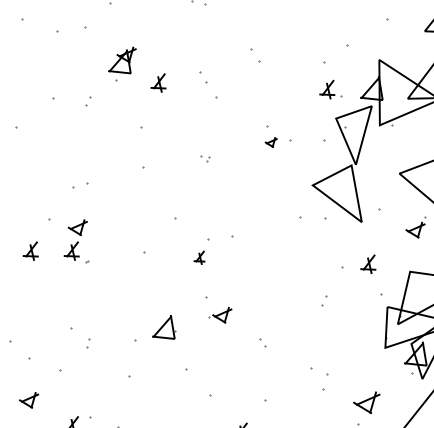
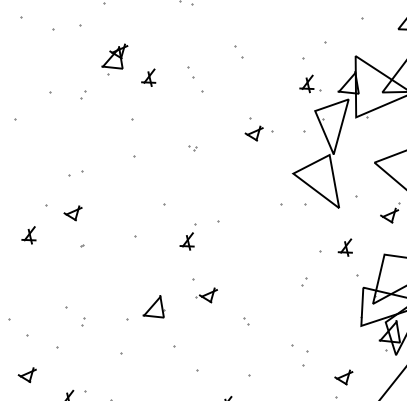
part: (271, 142) -> (254, 133), size x1.67
part: (71, 250) -> (67, 234), removed
part: (199, 257) -> (187, 241), size x1.43
part: (366, 402) -> (343, 377), size x0.71

